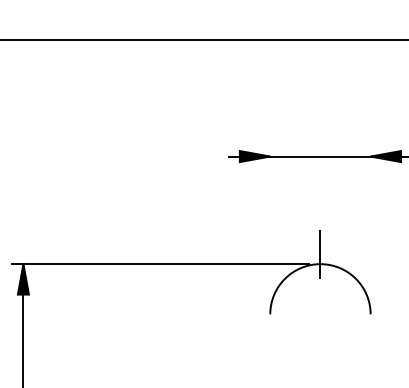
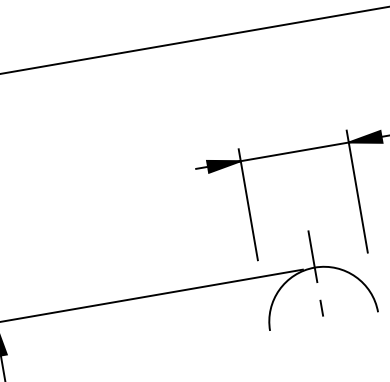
line: (270, 196) -> (248, 204), added
line: (370, 201) -> (356, 190), added
line: (319, 301) -> (320, 307), added

